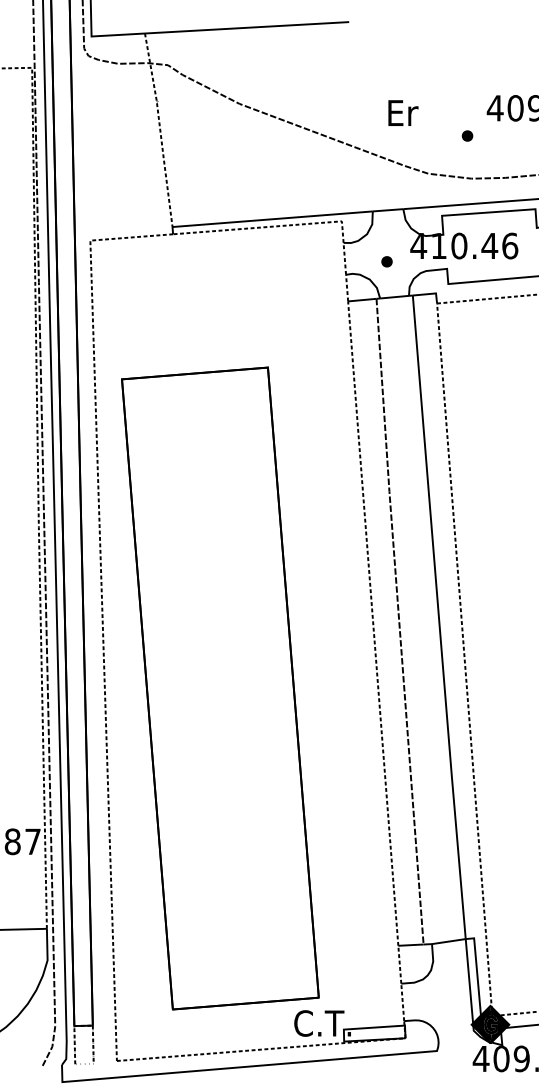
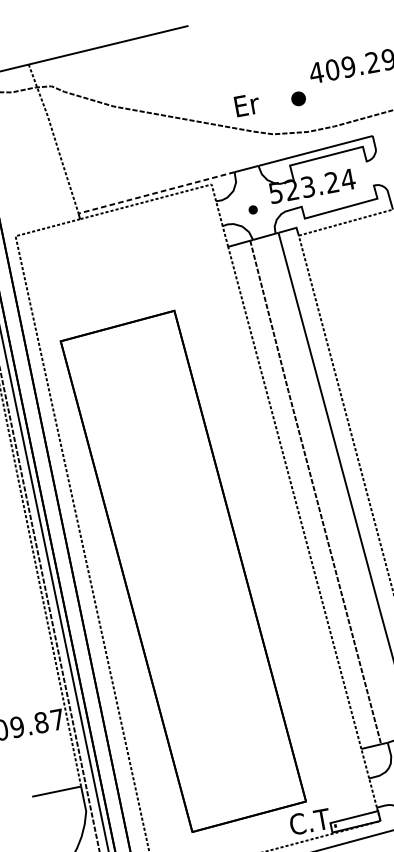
text: (403, 112) -> (247, 104), moved
part: (467, 135) -> (298, 98), size x1.6
line: (272, 219) -> (156, 193), solid -> dashed
text: (464, 245) -> (312, 185), 410.46 -> 523.24

